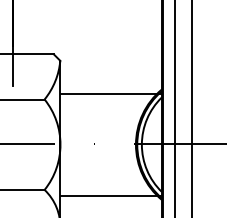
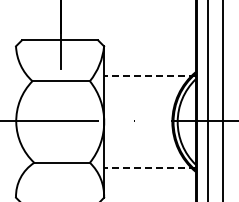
line: (110, 94) -> (149, 76), solid -> dashed
line: (110, 195) -> (149, 167), solid -> dashed

